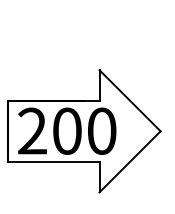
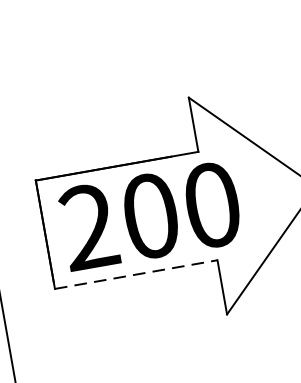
line: (53, 161) -> (135, 274), solid -> dashed

